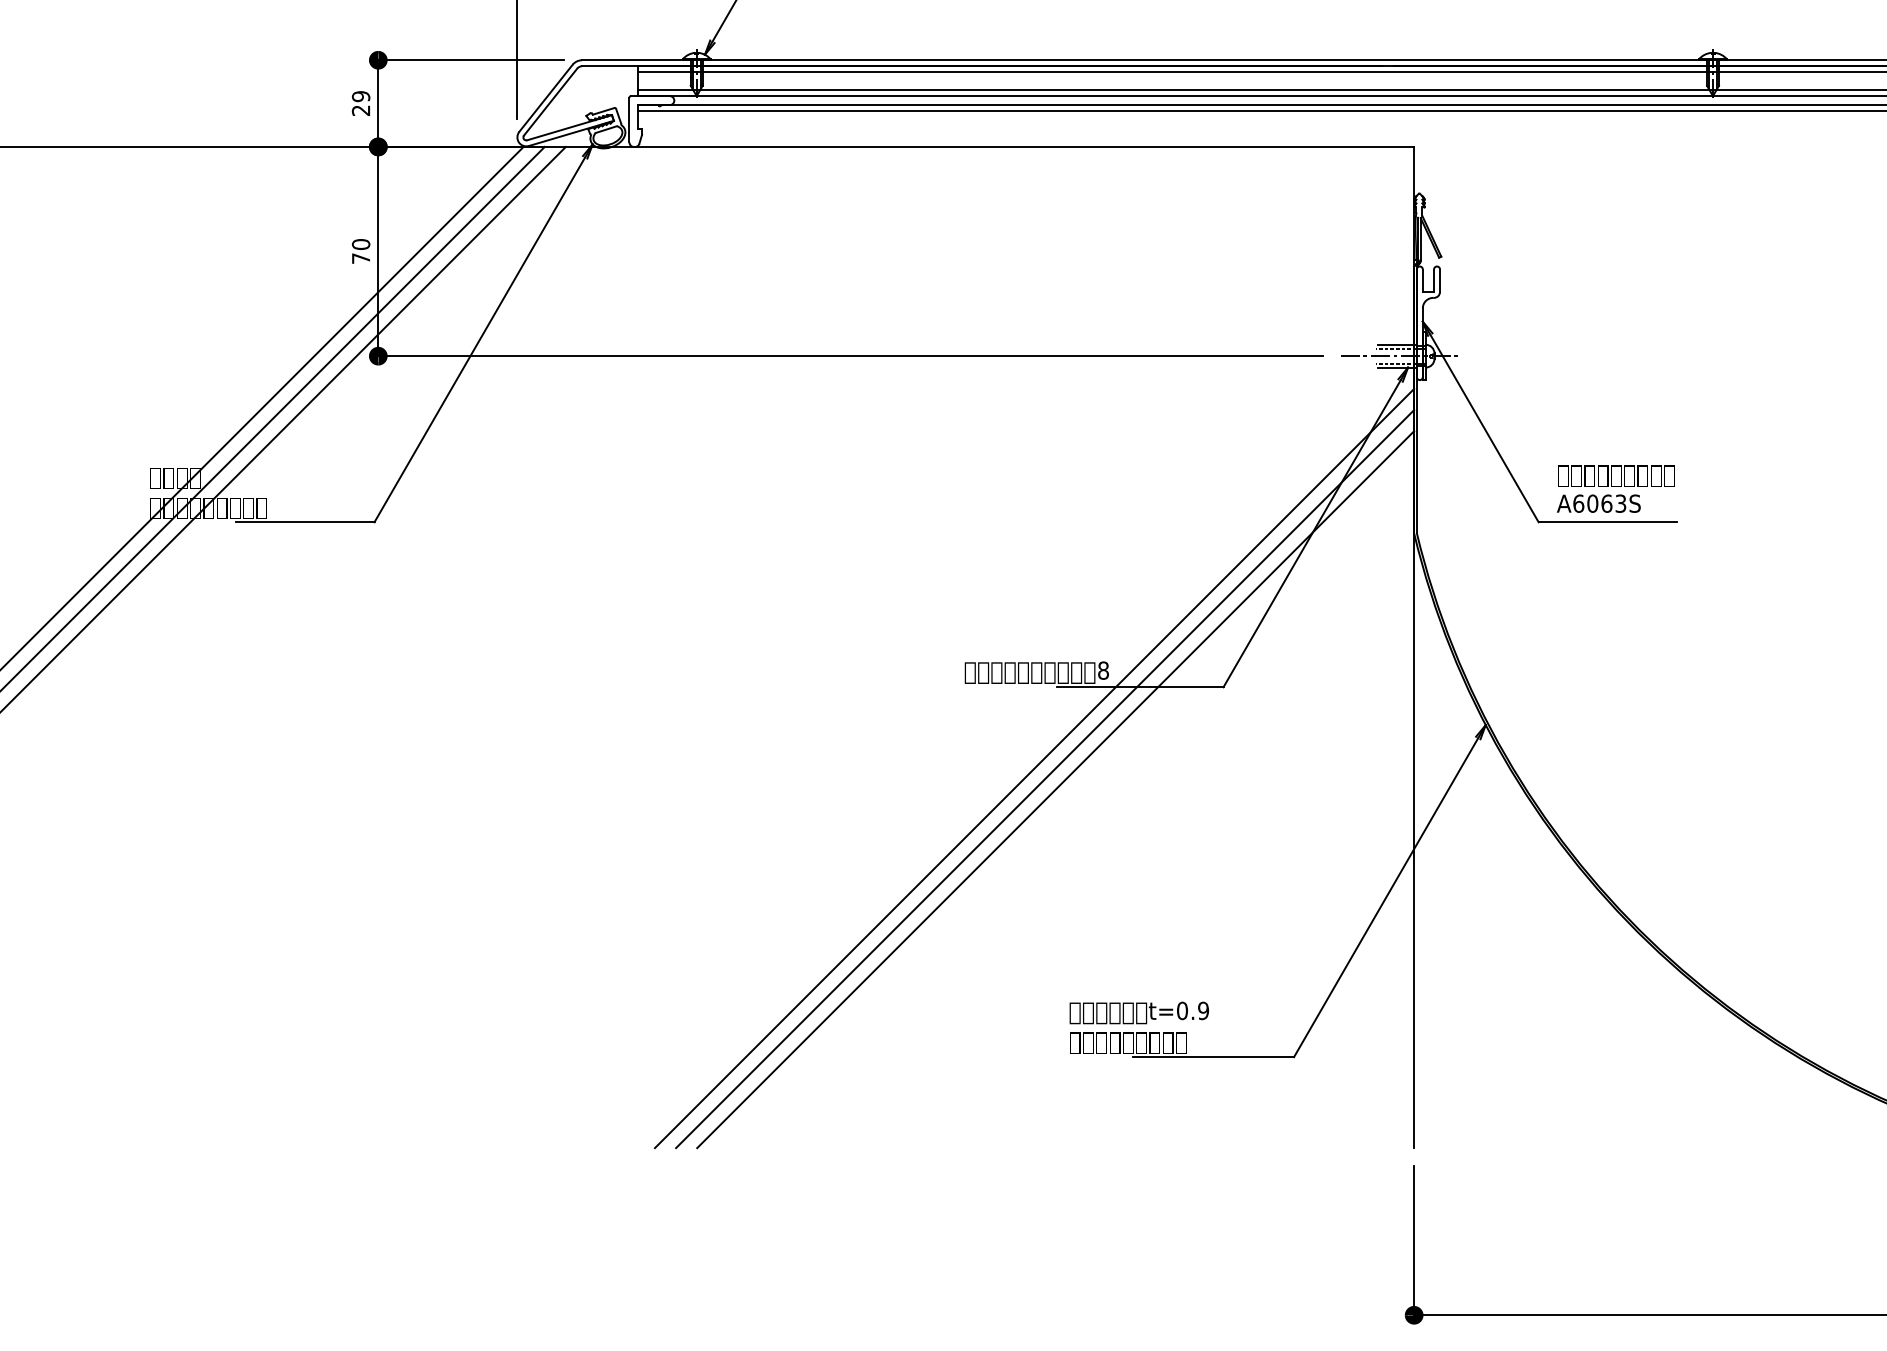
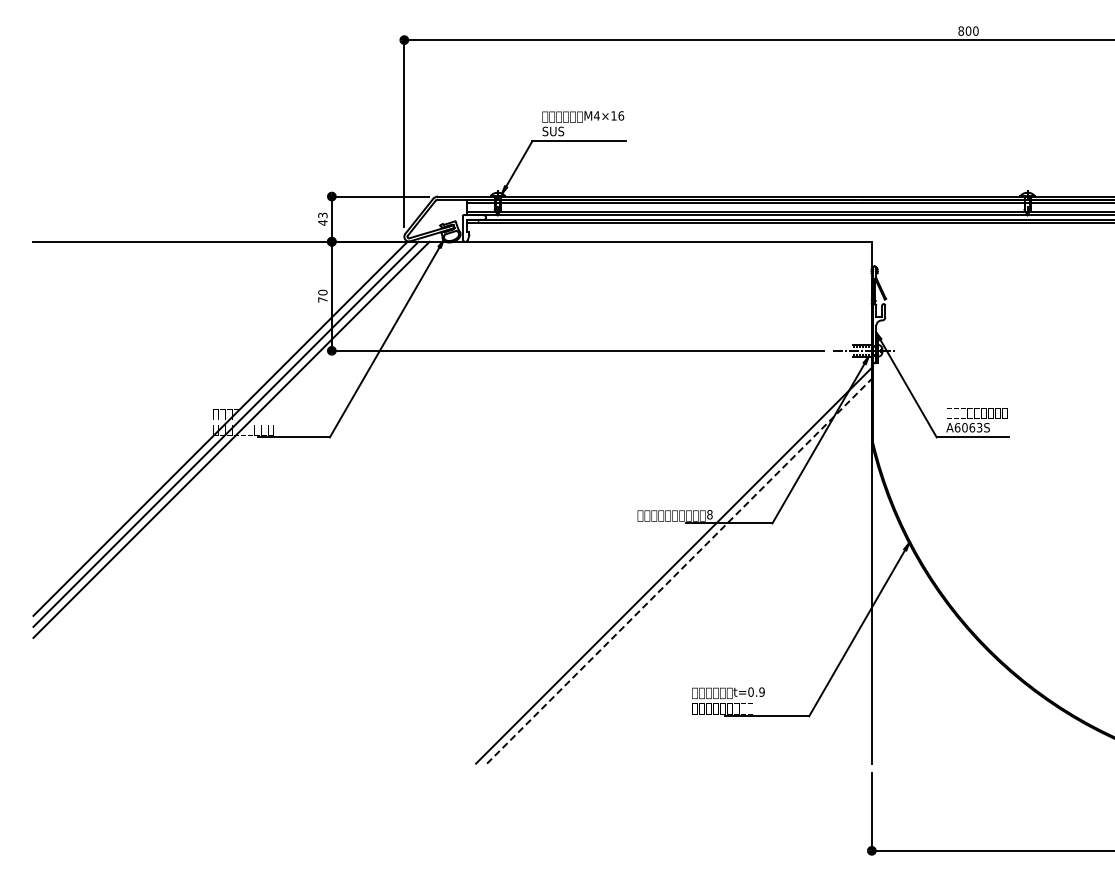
text: (360, 102) -> (322, 218), 29 -> 43
line: (1045, 777) -> (679, 570), solid -> dashed
line: (1054, 789) -> (684, 576), removed

